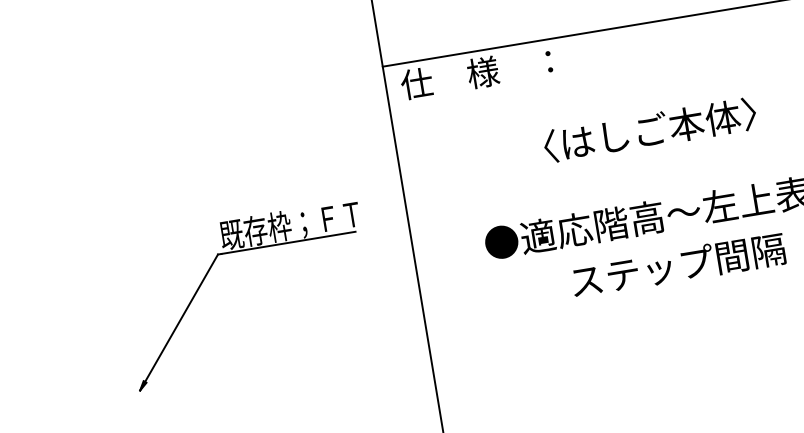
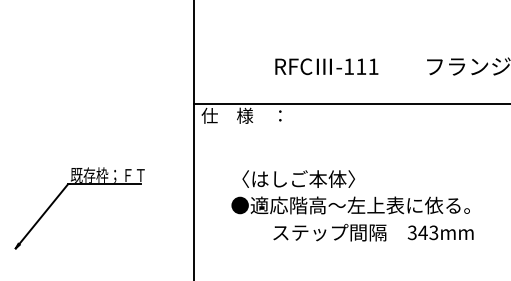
text: (649, 129) -> (298, 178), moved
part: (207, 277) -> (60, 195), moved

